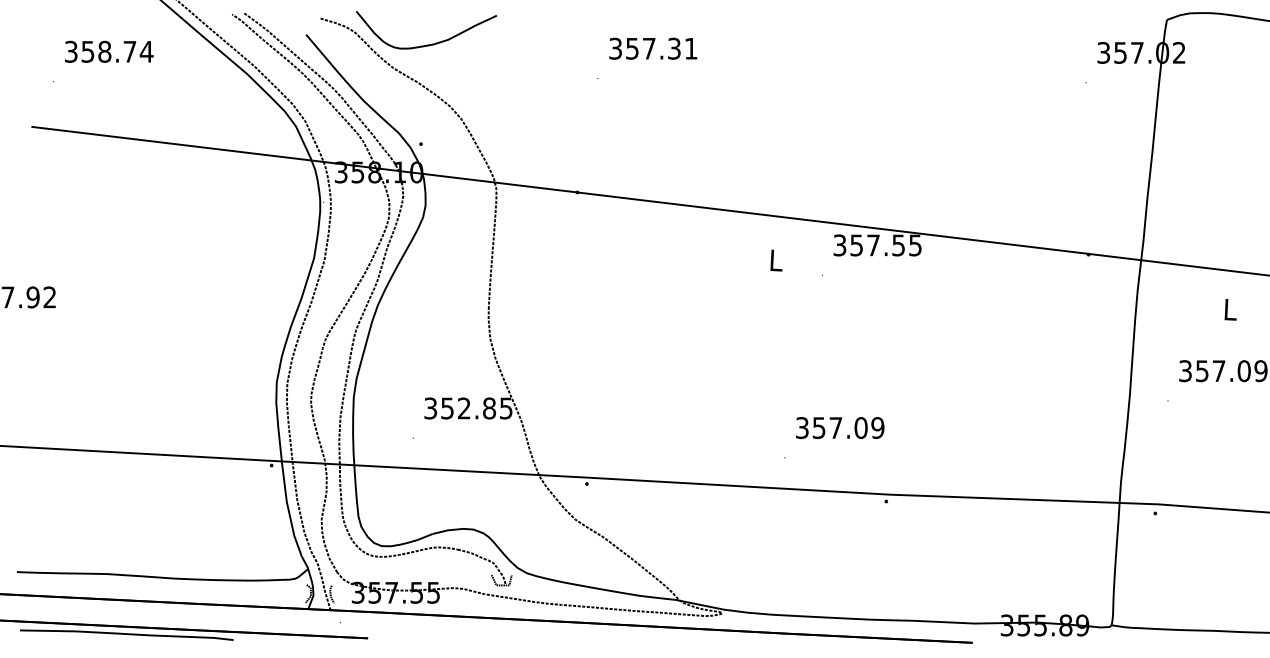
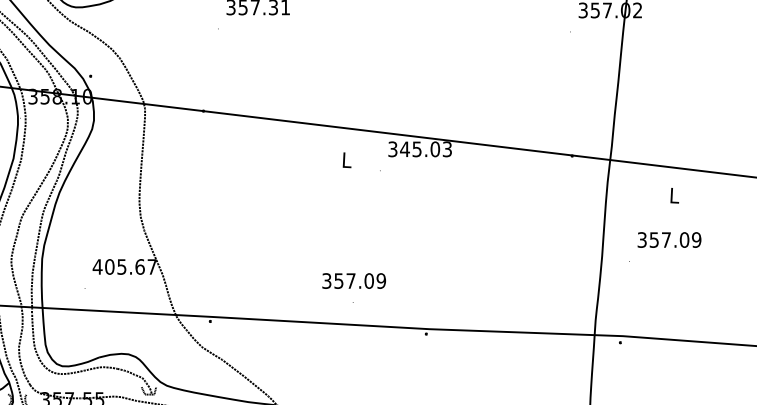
text: (885, 245) -> (425, 149), 357.55 -> 345.03
text: (467, 408) -> (124, 266), 352.85 -> 405.67
text: (840, 427) -> (354, 280), moved

